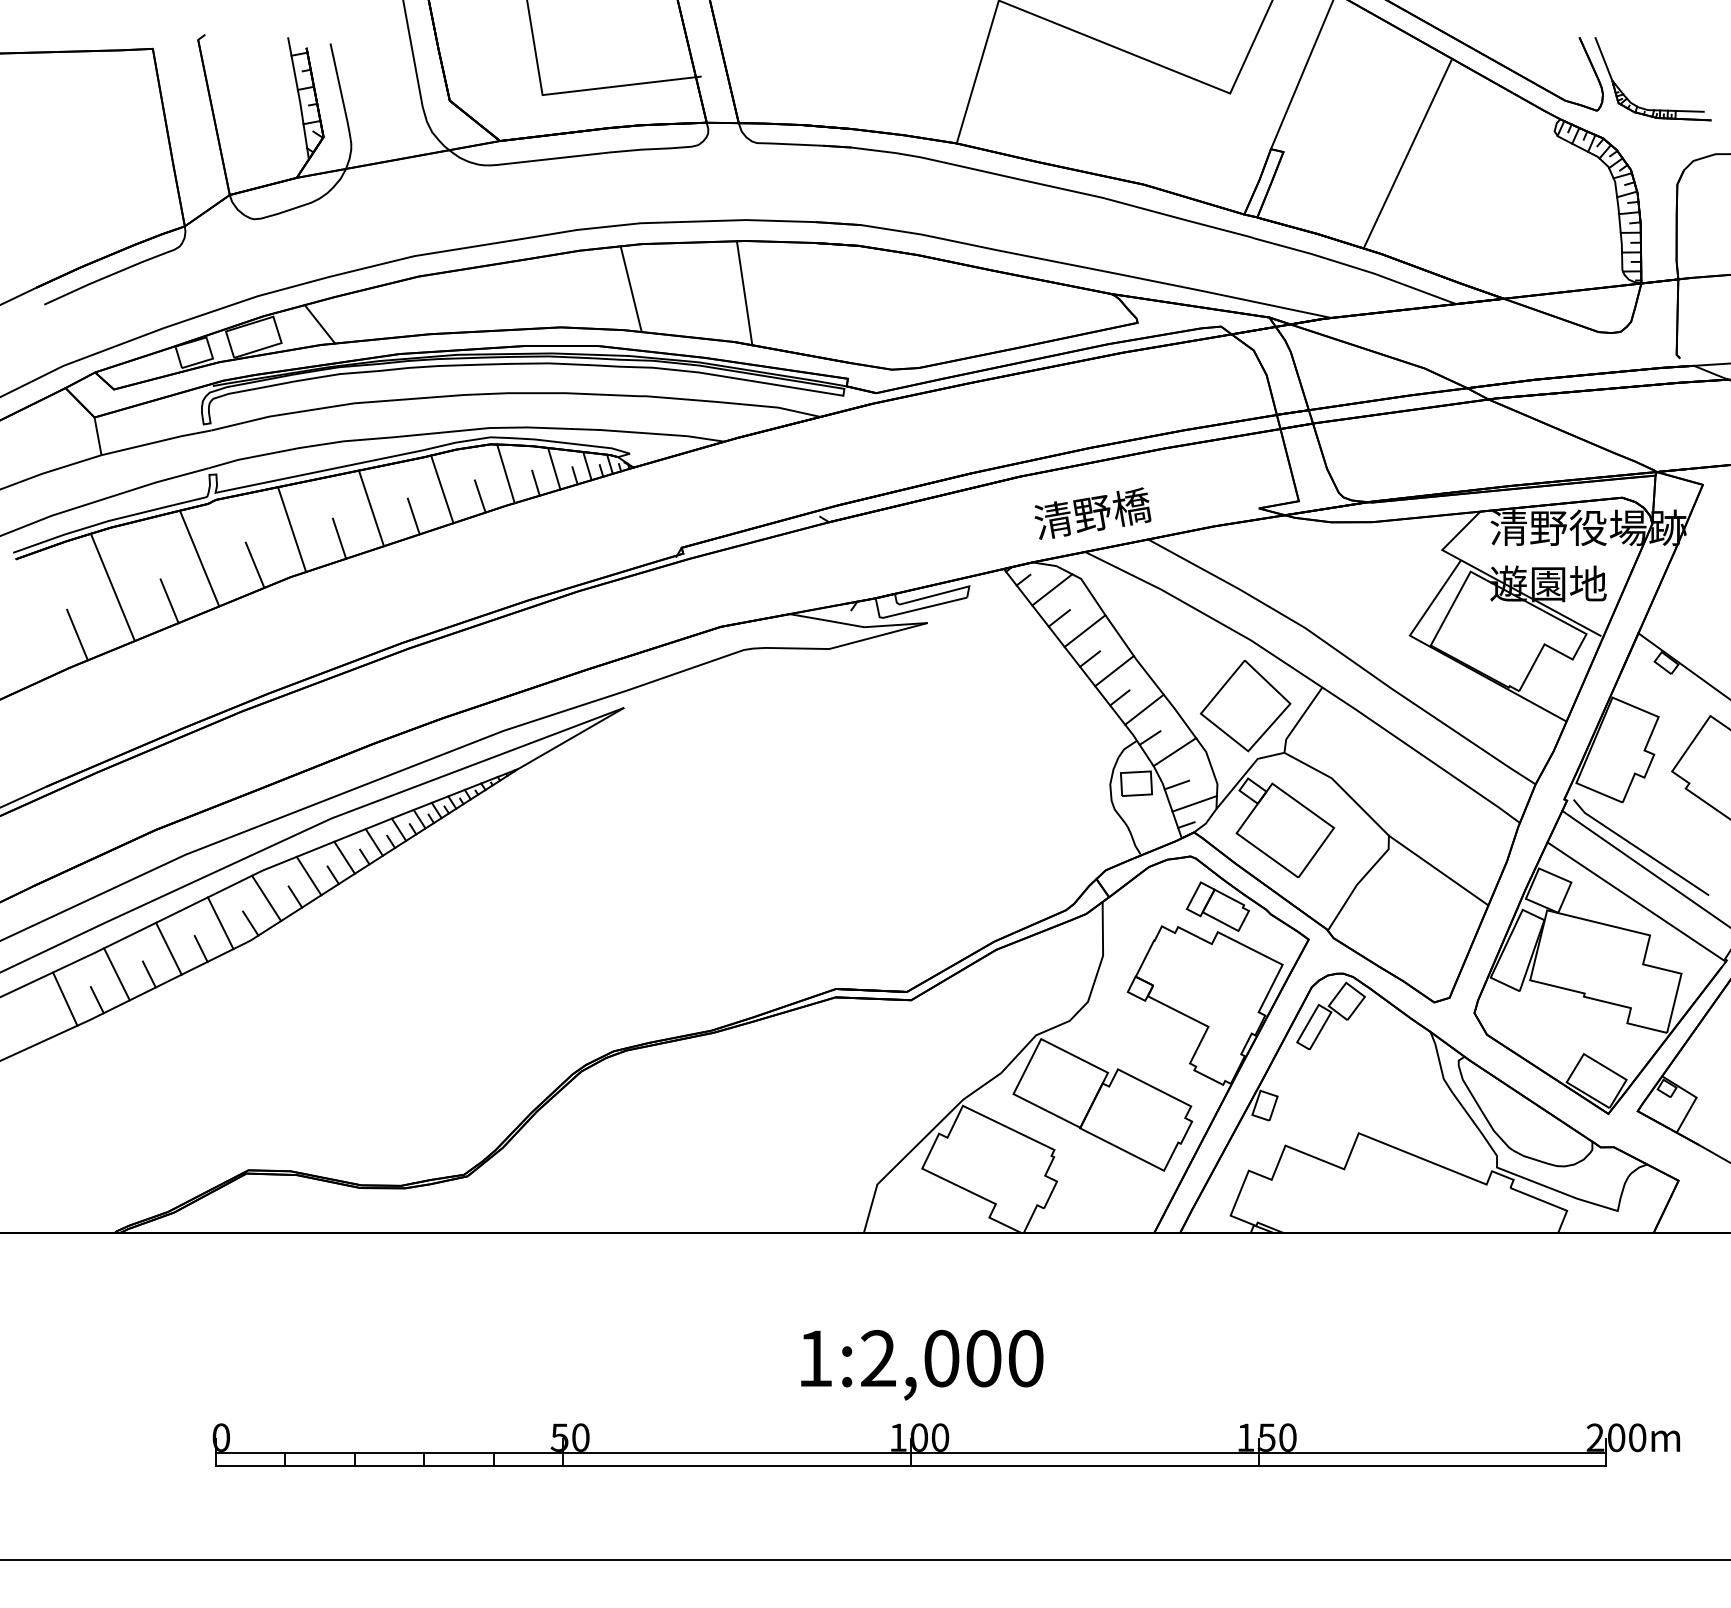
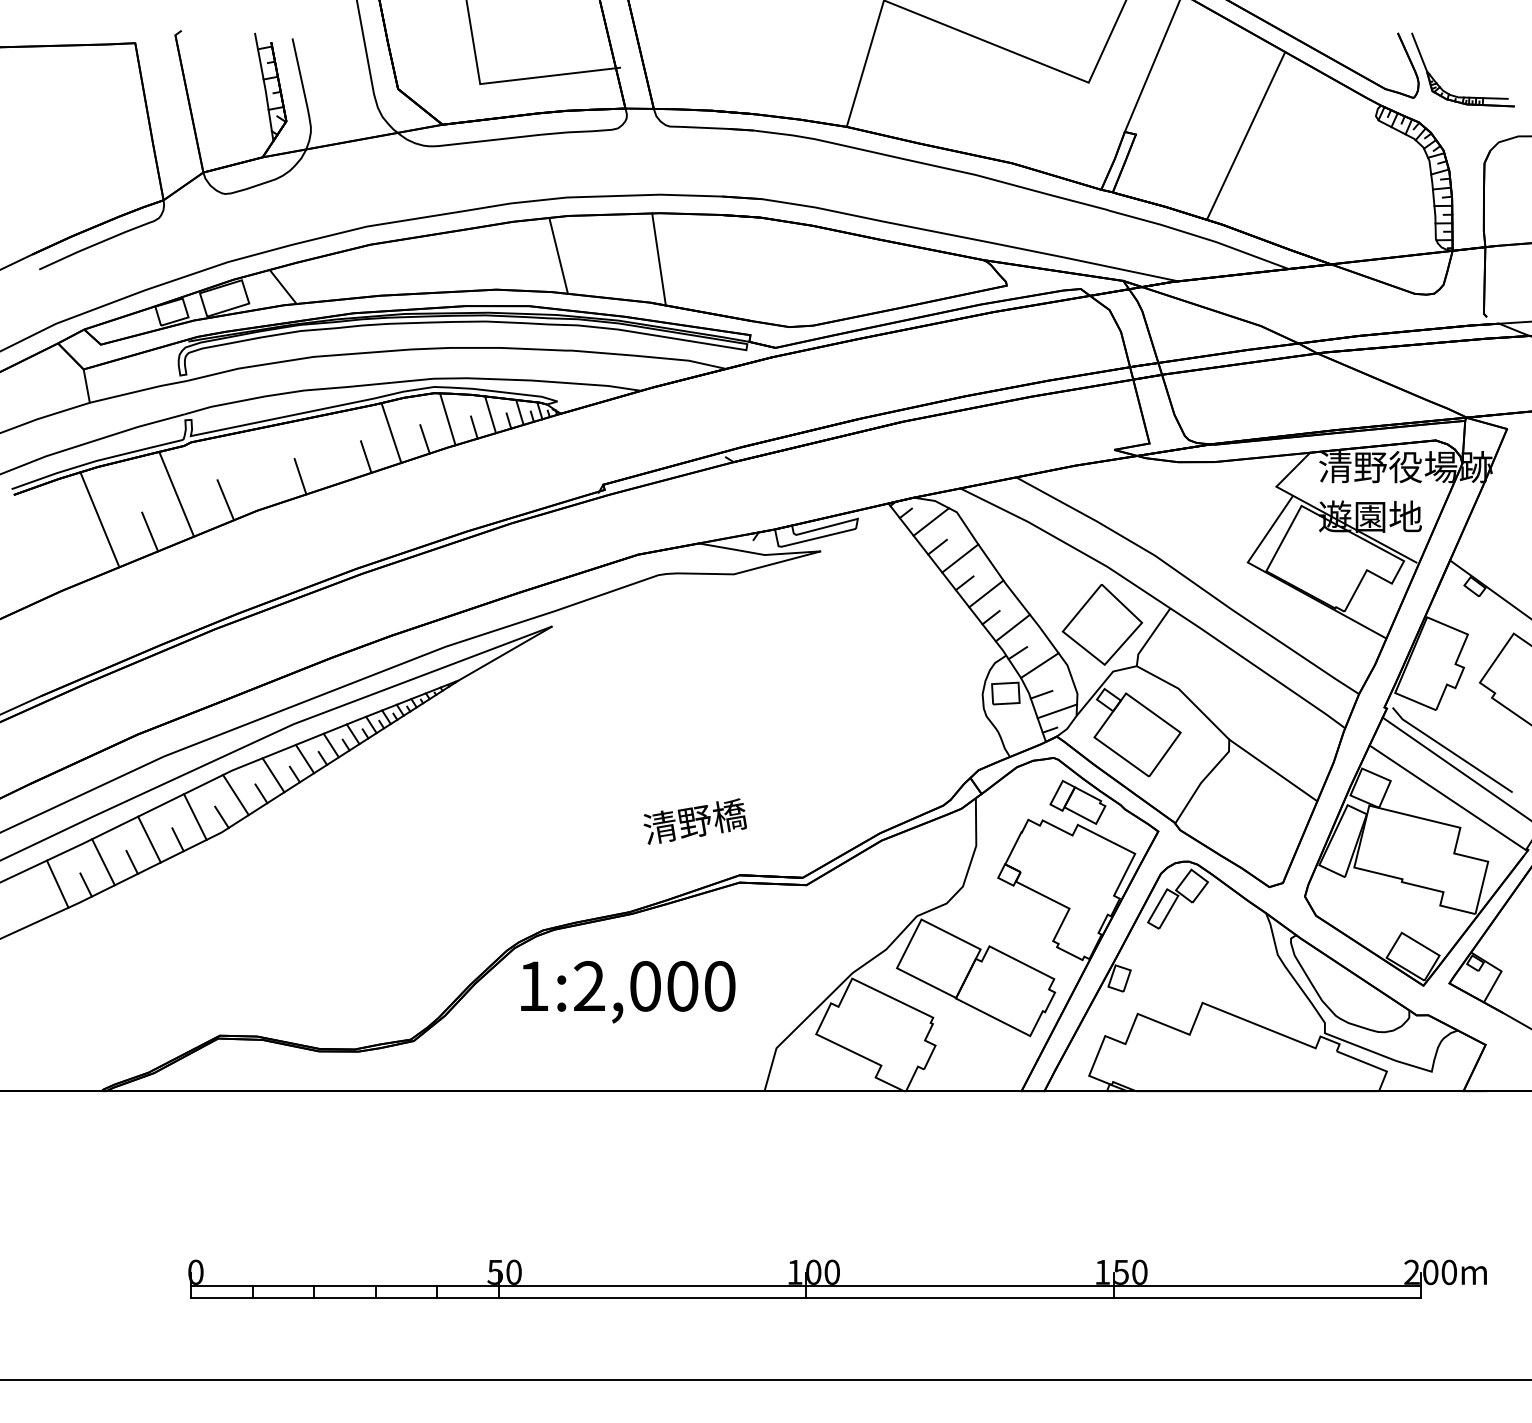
line: (371, 507) -> (328, 449), removed
text: (1092, 513) -> (694, 821), moved
line: (292, 529) -> (258, 468), removed
line: (77, 634) -> (68, 561), removed
text: (922, 1365) -> (628, 992), moved

